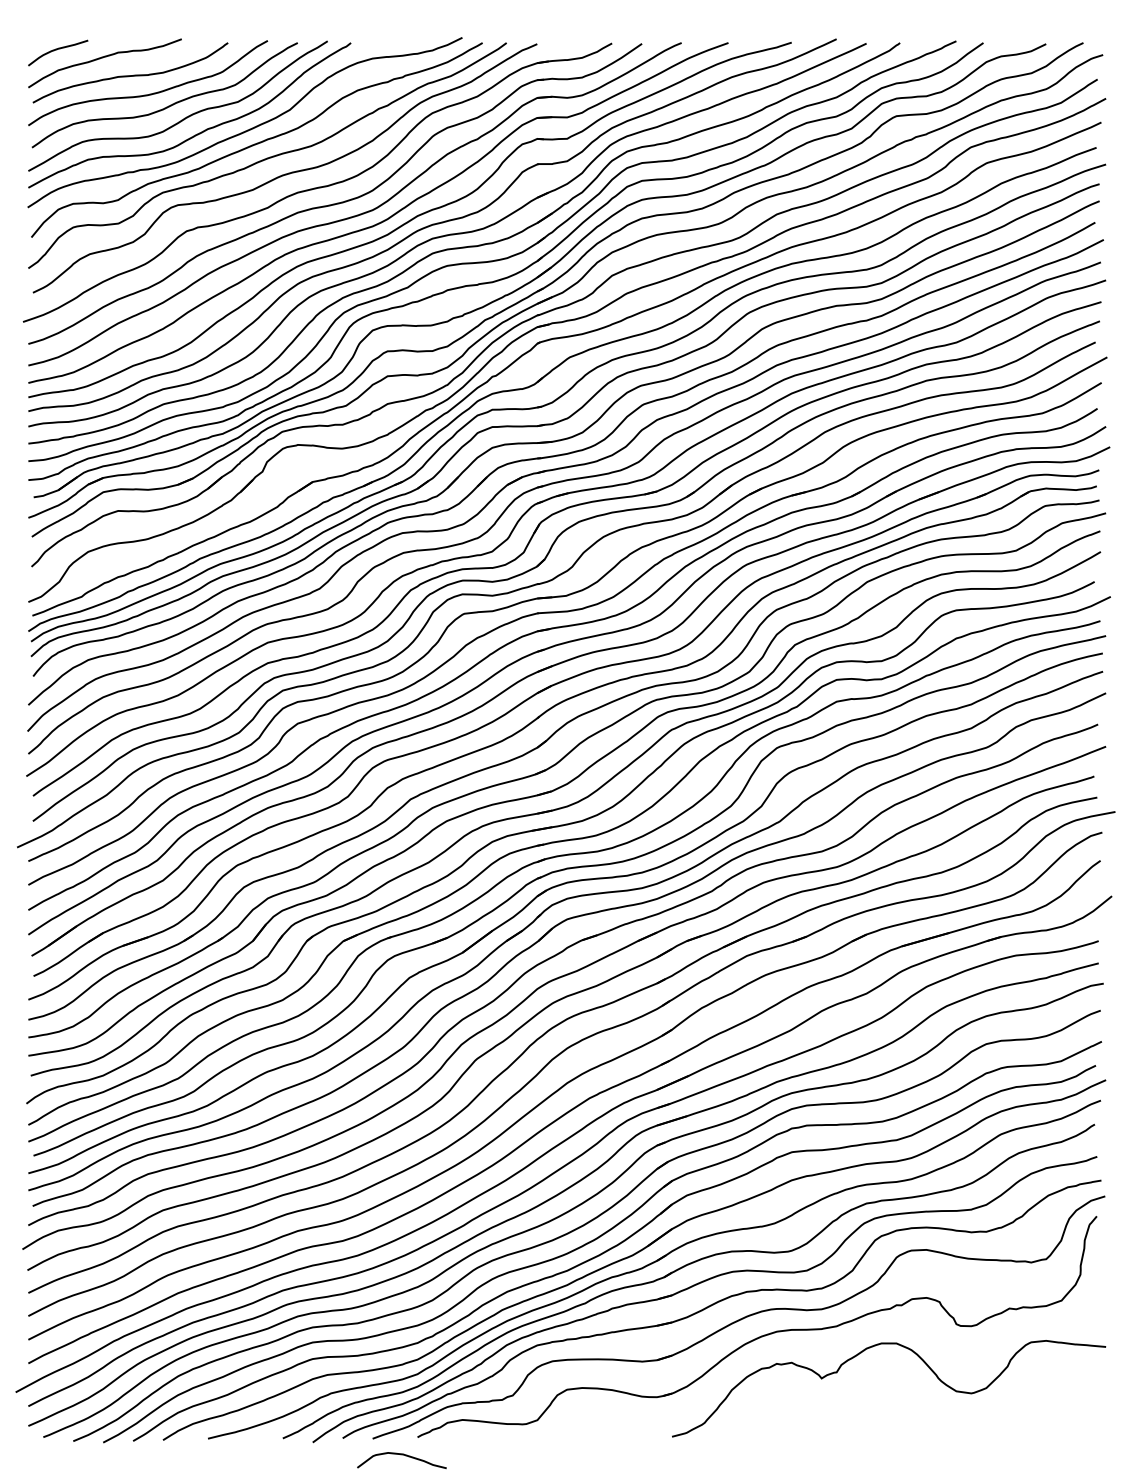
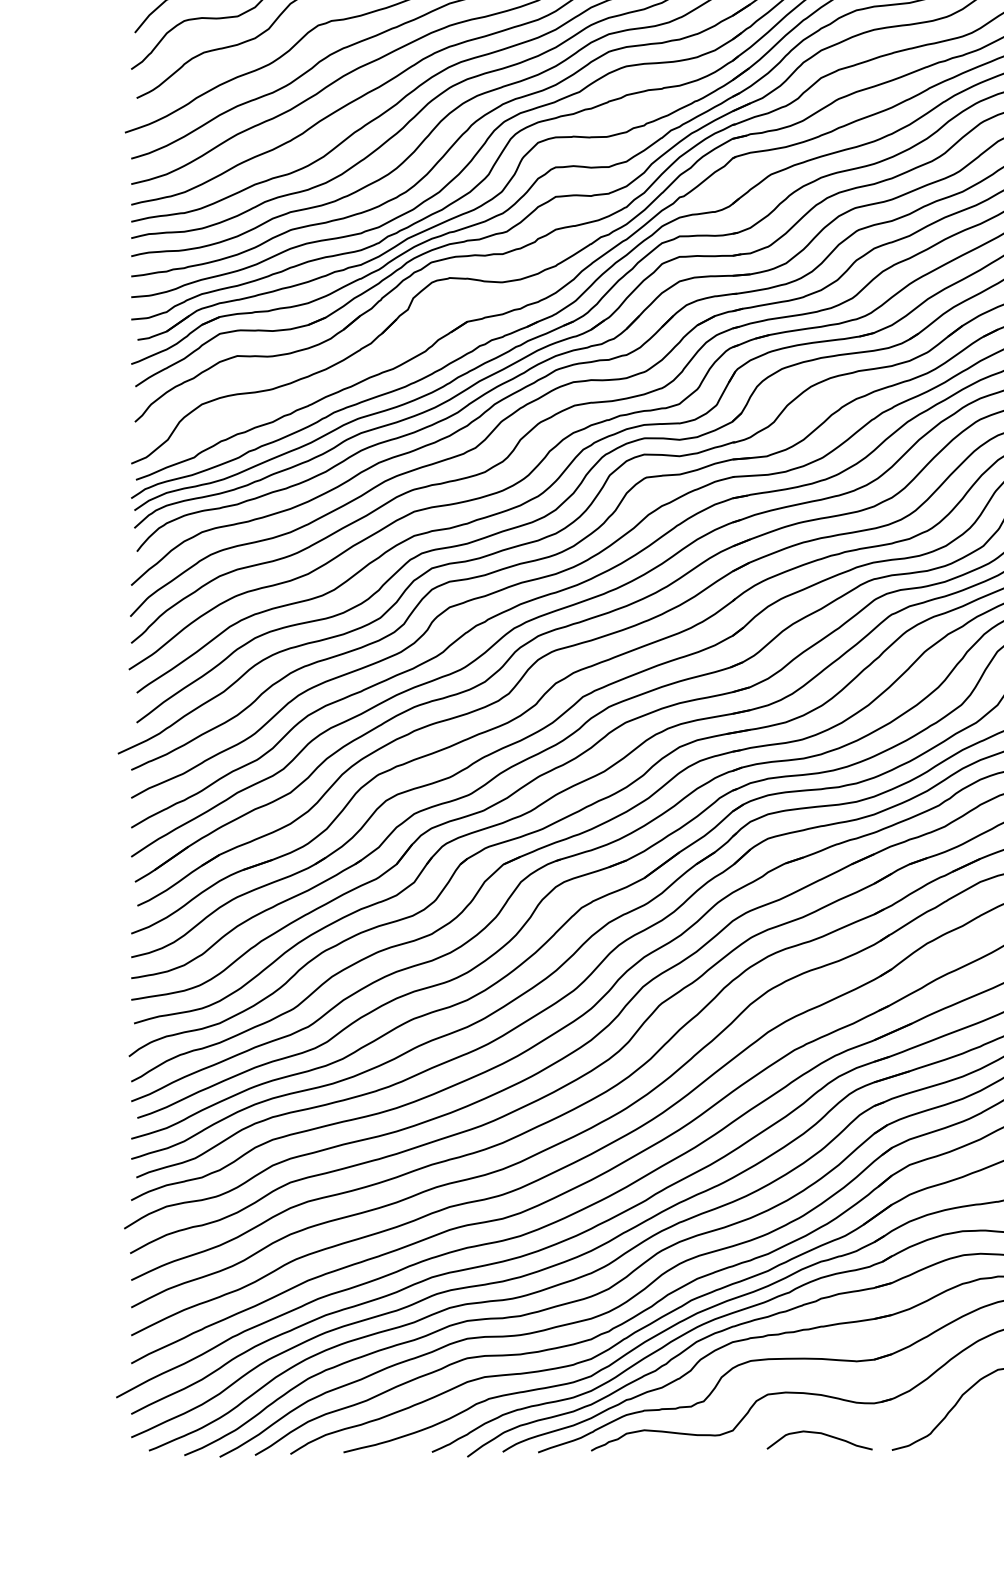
curve: (401, 1455) -> (819, 1434), moved

